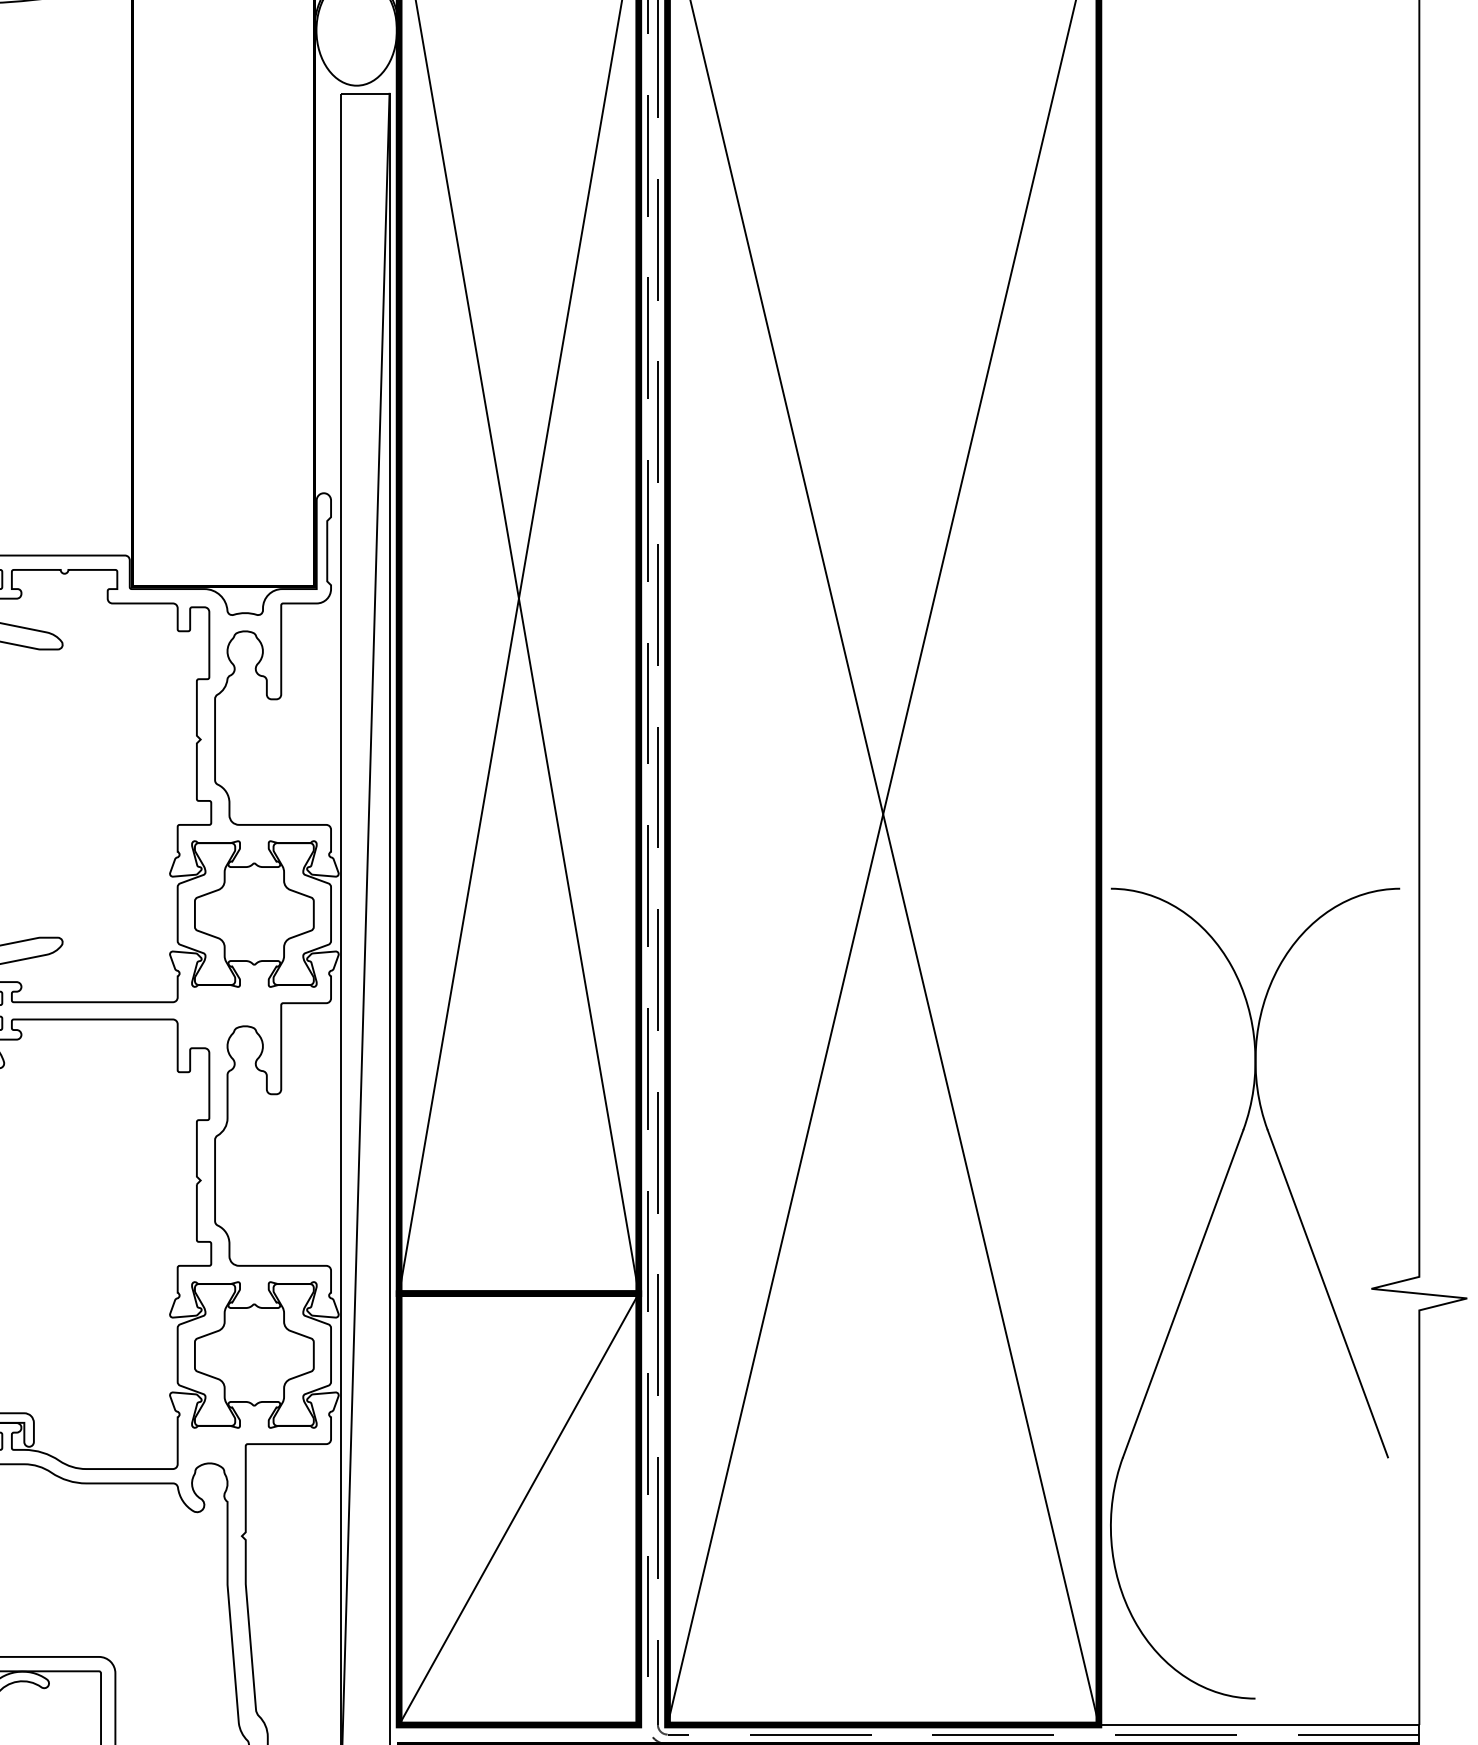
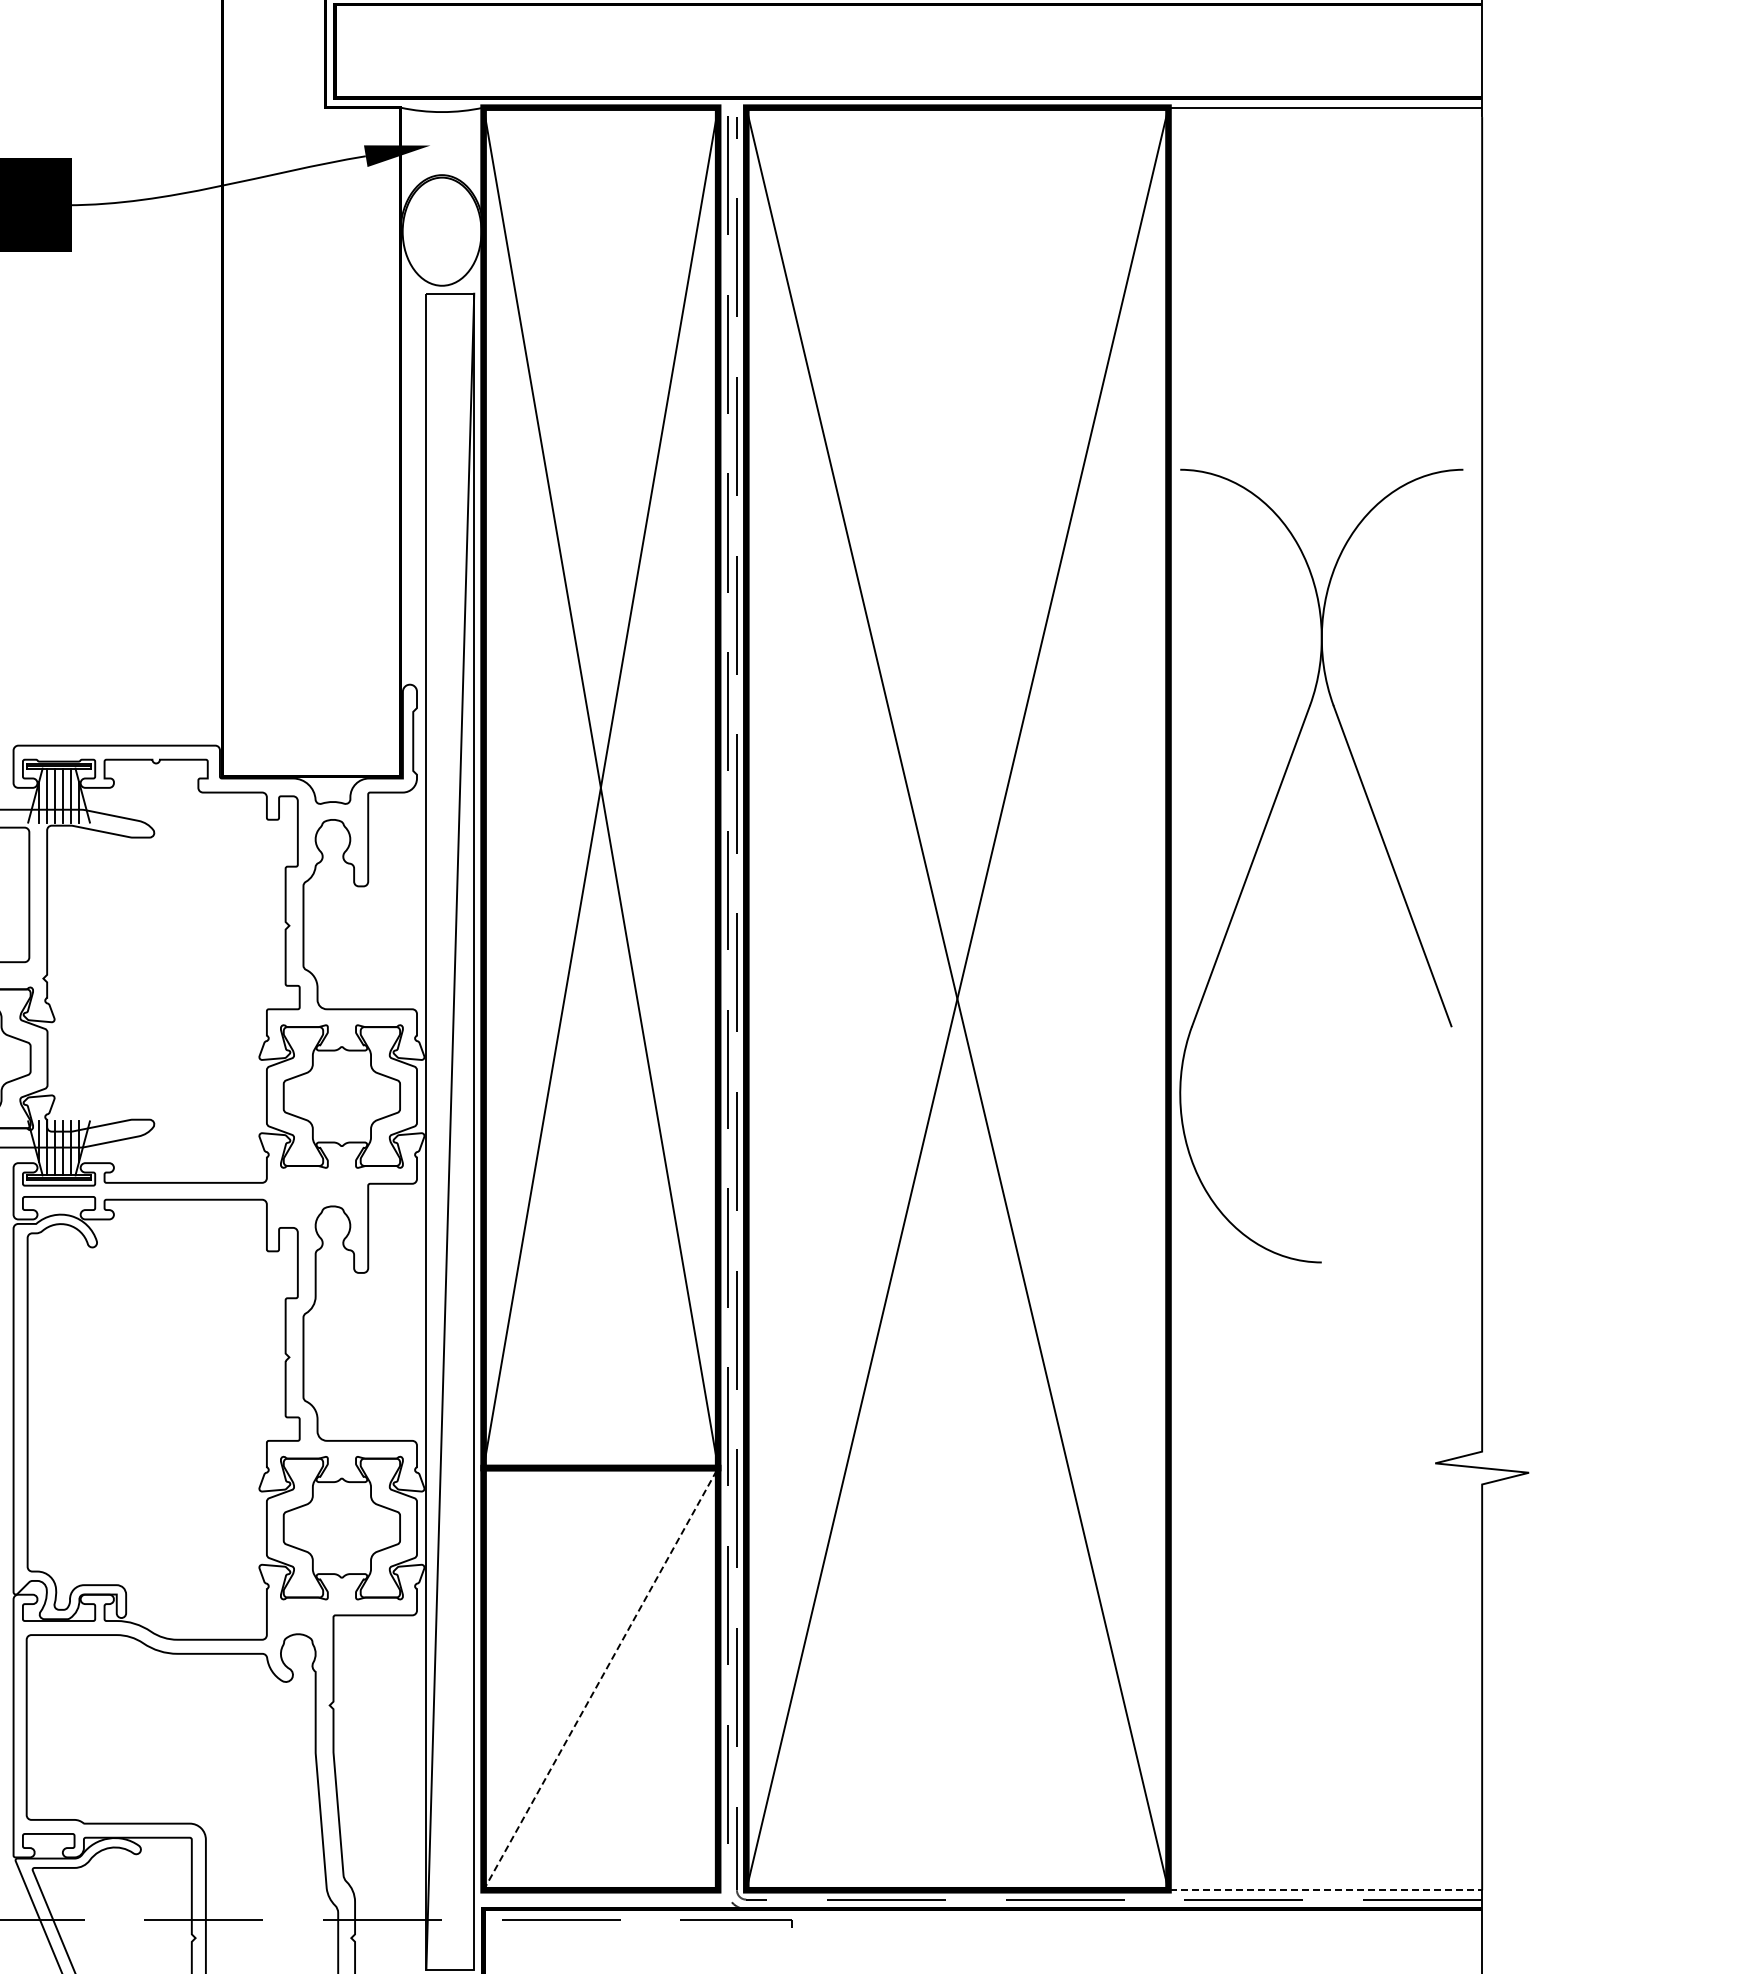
part: (1193, 1268) -> (1261, 841), moved
line: (519, 1508) -> (601, 1678), solid -> dashed
line: (1254, 1725) -> (1320, 1890), solid -> dashed

